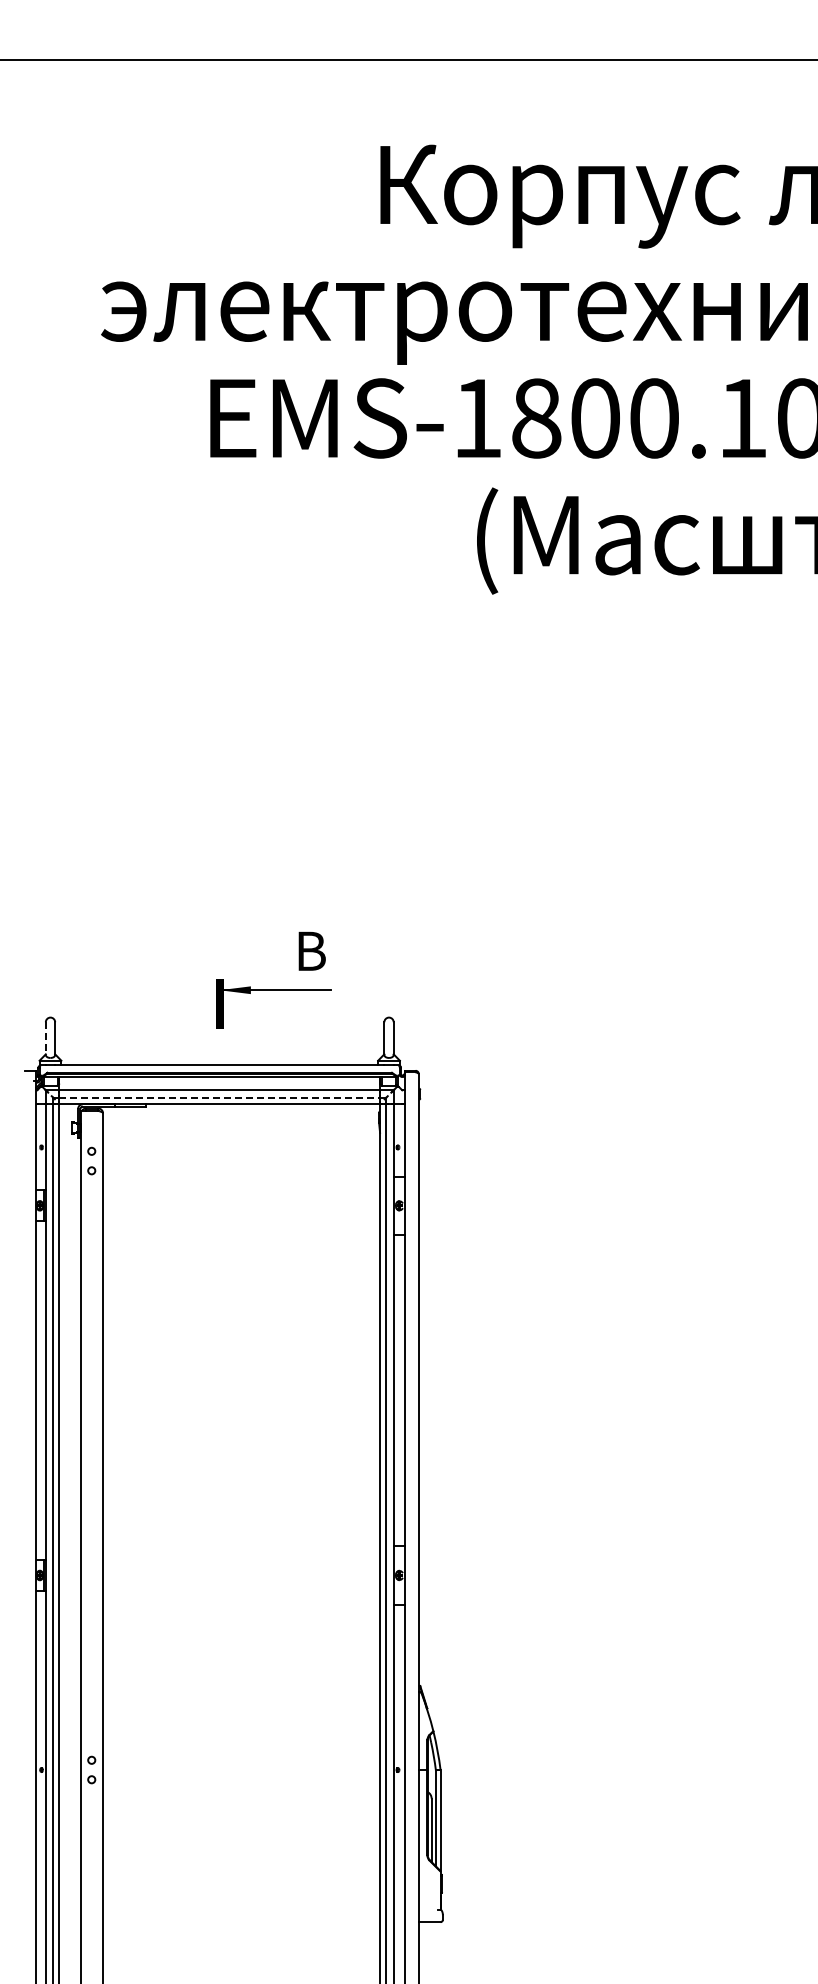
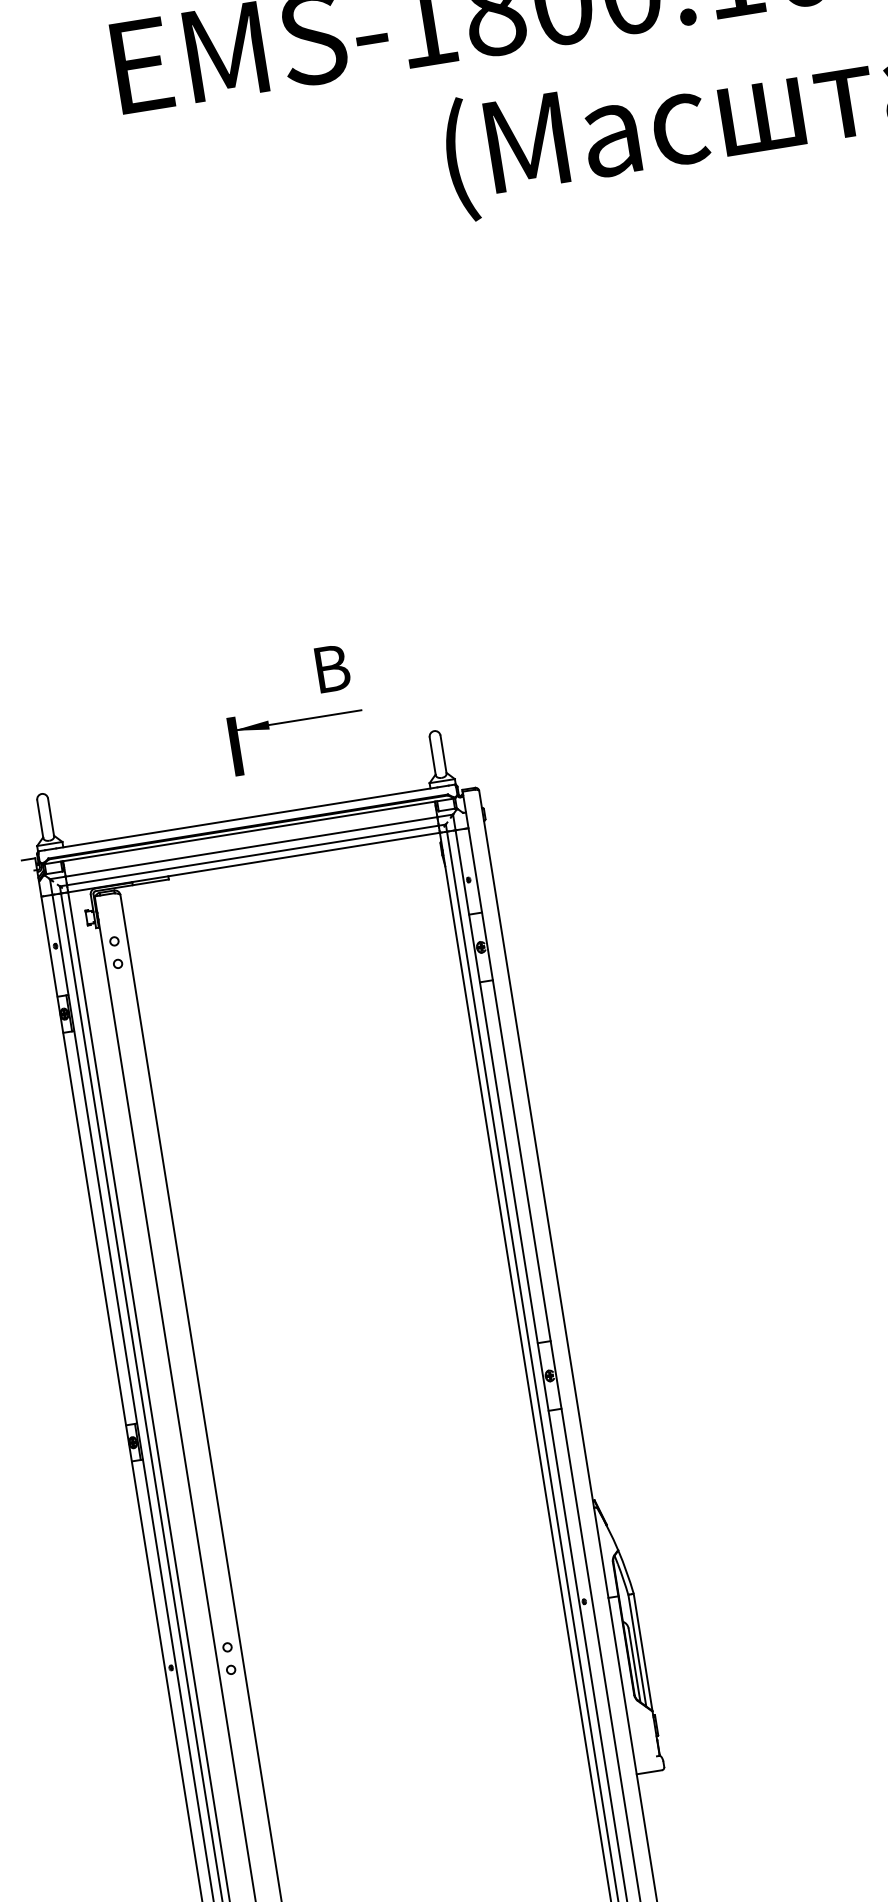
line: (45, 1039) -> (40, 820), dashed -> solid
line: (220, 1097) -> (253, 855), dashed -> solid

